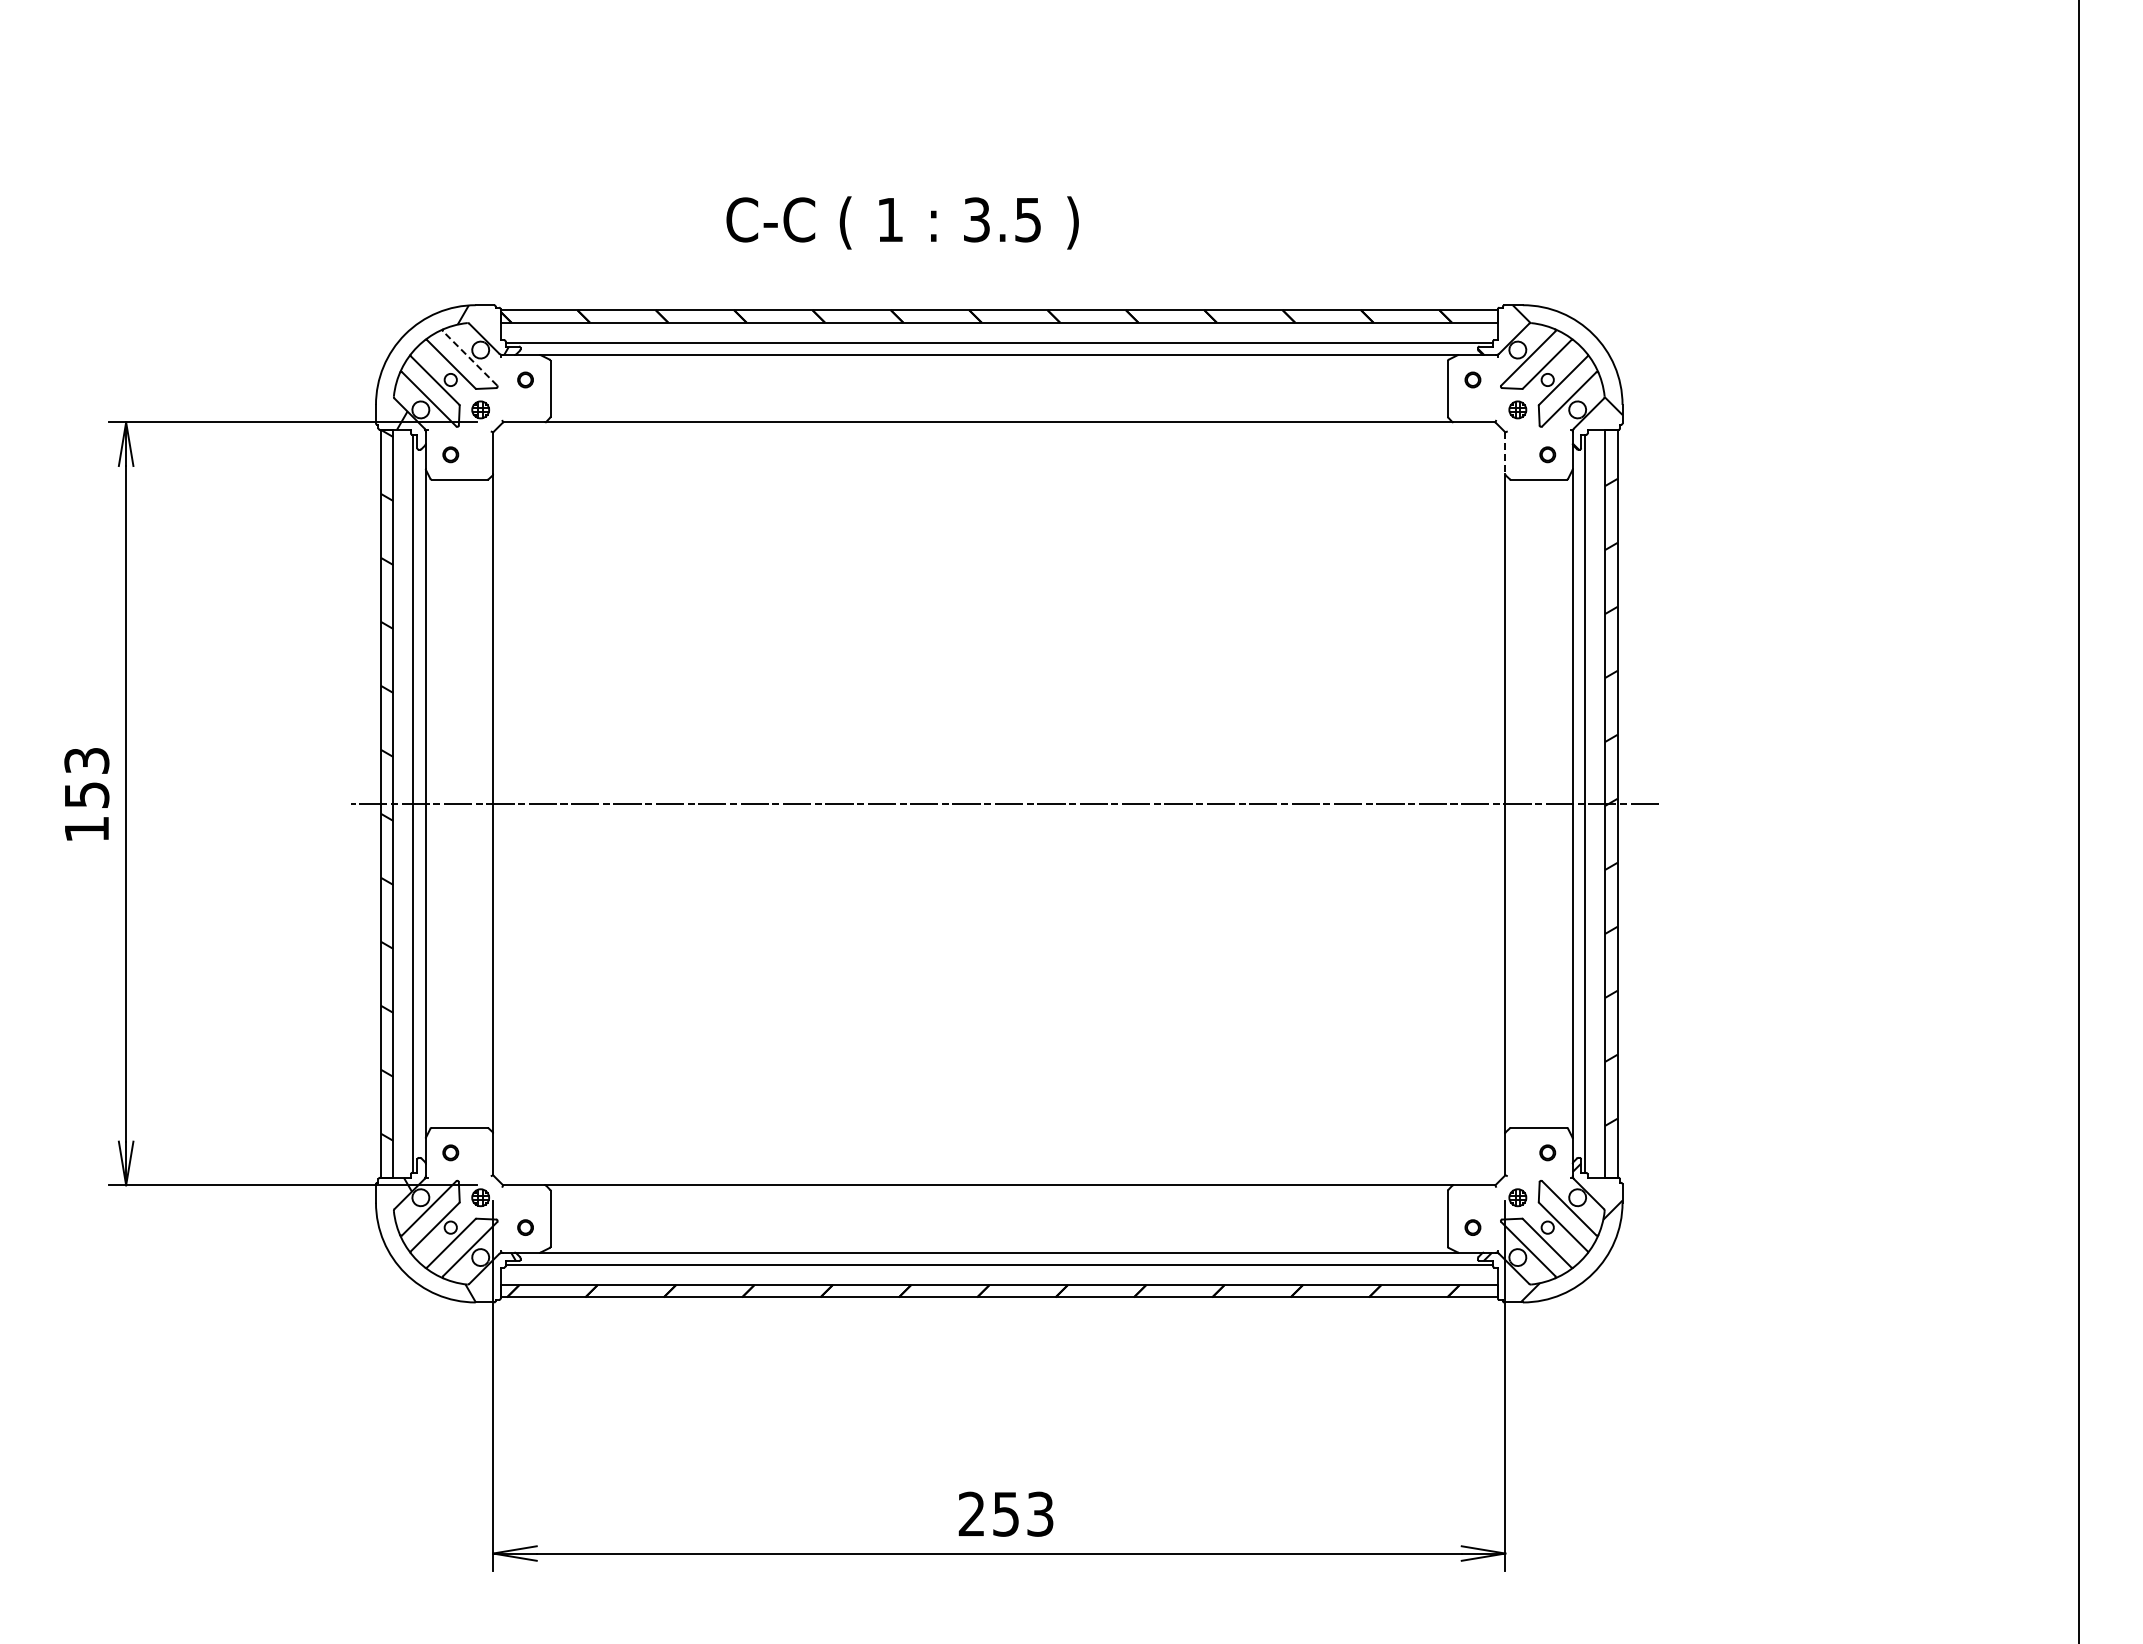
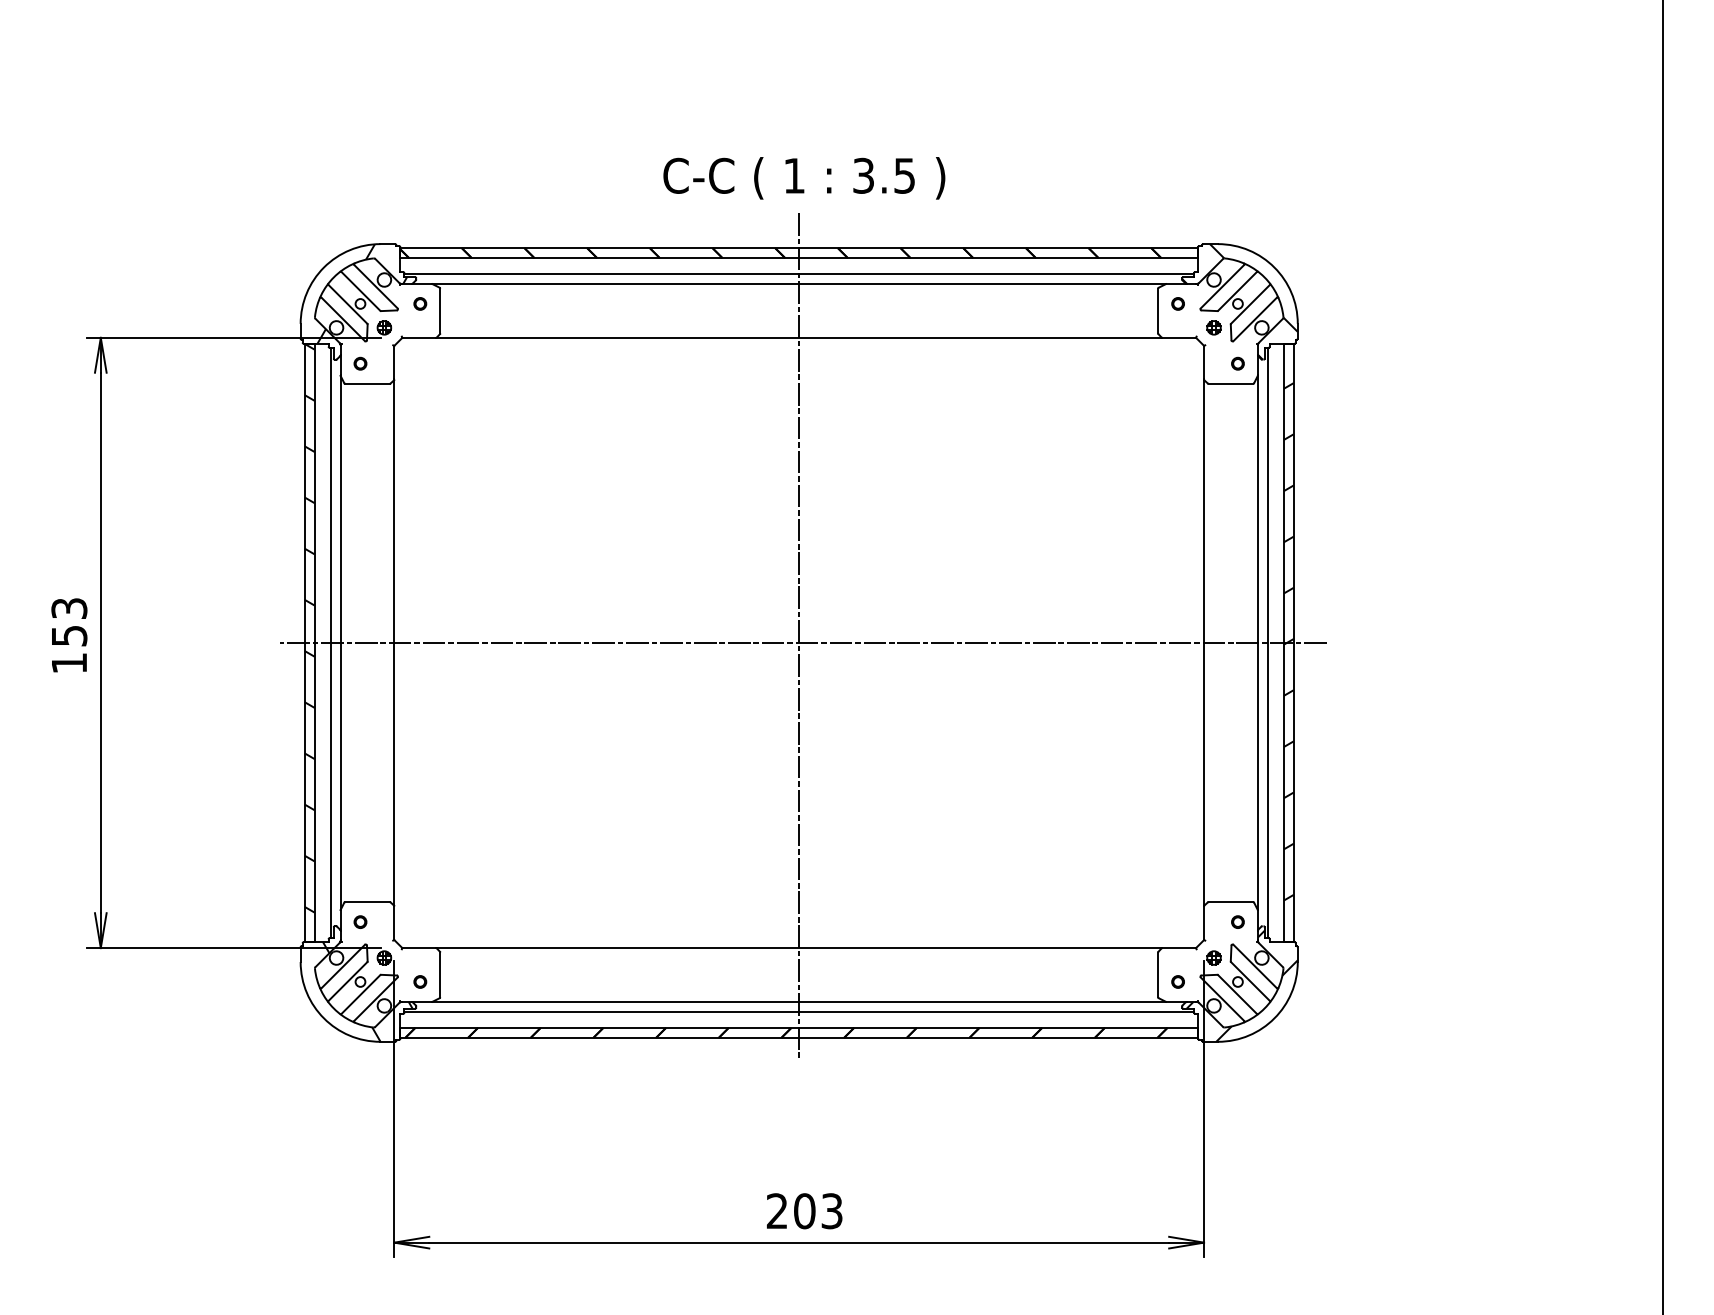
text: (902, 222) -> (804, 177), moved
line: (469, 358) -> (375, 286), dashed -> solid
line: (1505, 453) -> (1204, 362), dashed -> solid
line: (999, 796) -> (799, 637), added
text: (1005, 1513) -> (804, 1210), 253 -> 203

